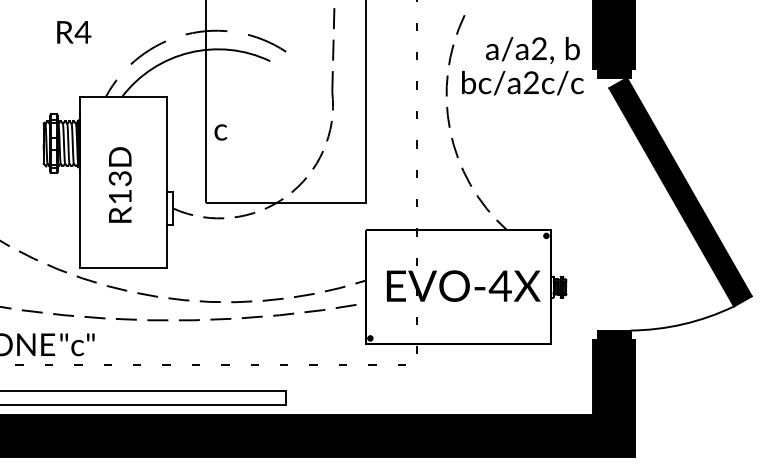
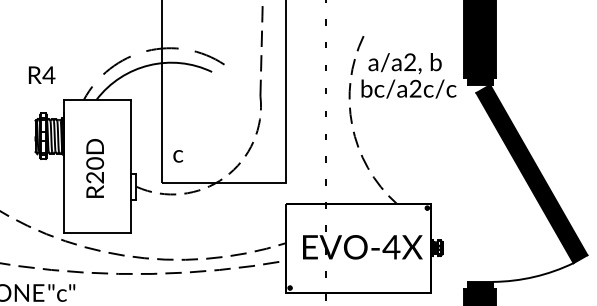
text: (74, 32) -> (42, 75), moved
text: (532, 50) -> (404, 63), moved
text: (220, 132) -> (177, 156), moved
text: (119, 187) -> (94, 170), R13D -> R20D

